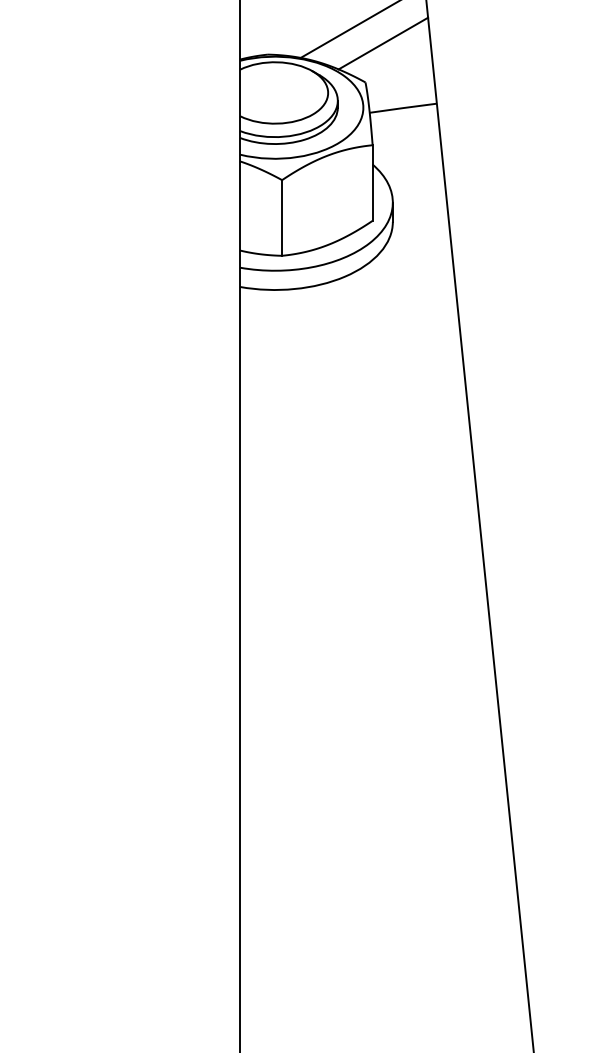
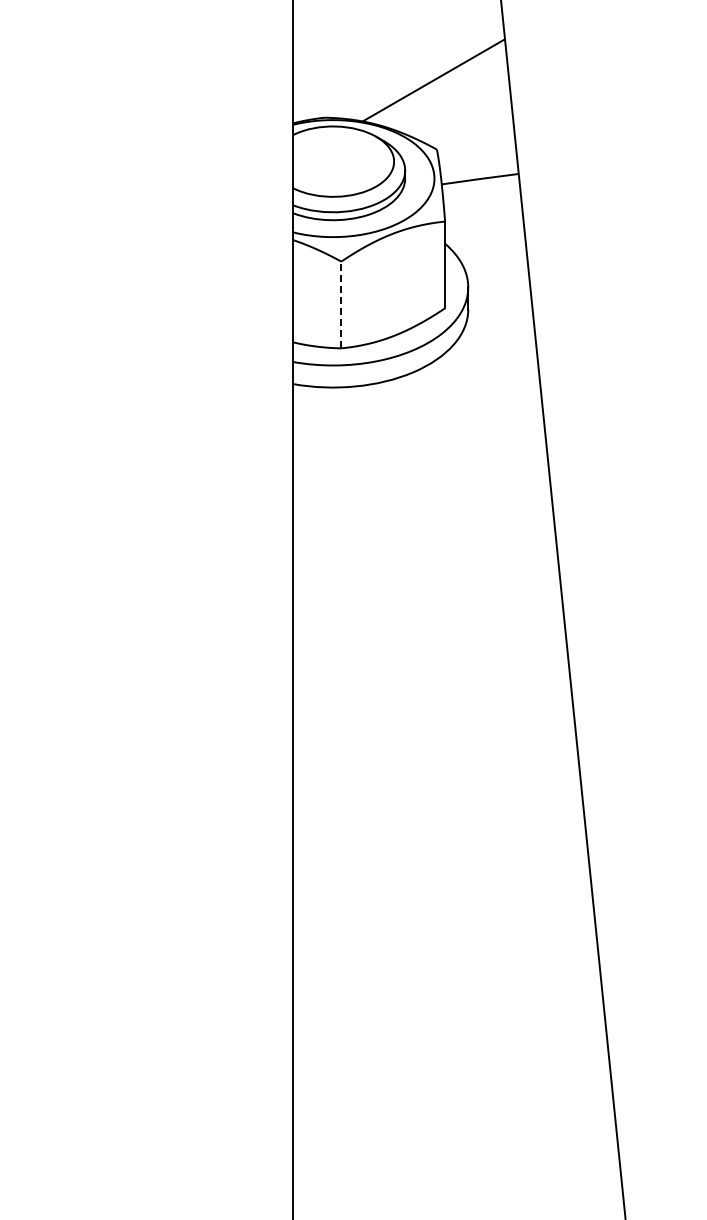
line: (383, 43) -> (457, 104), removed
line: (282, 217) -> (341, 304), solid -> dashed

